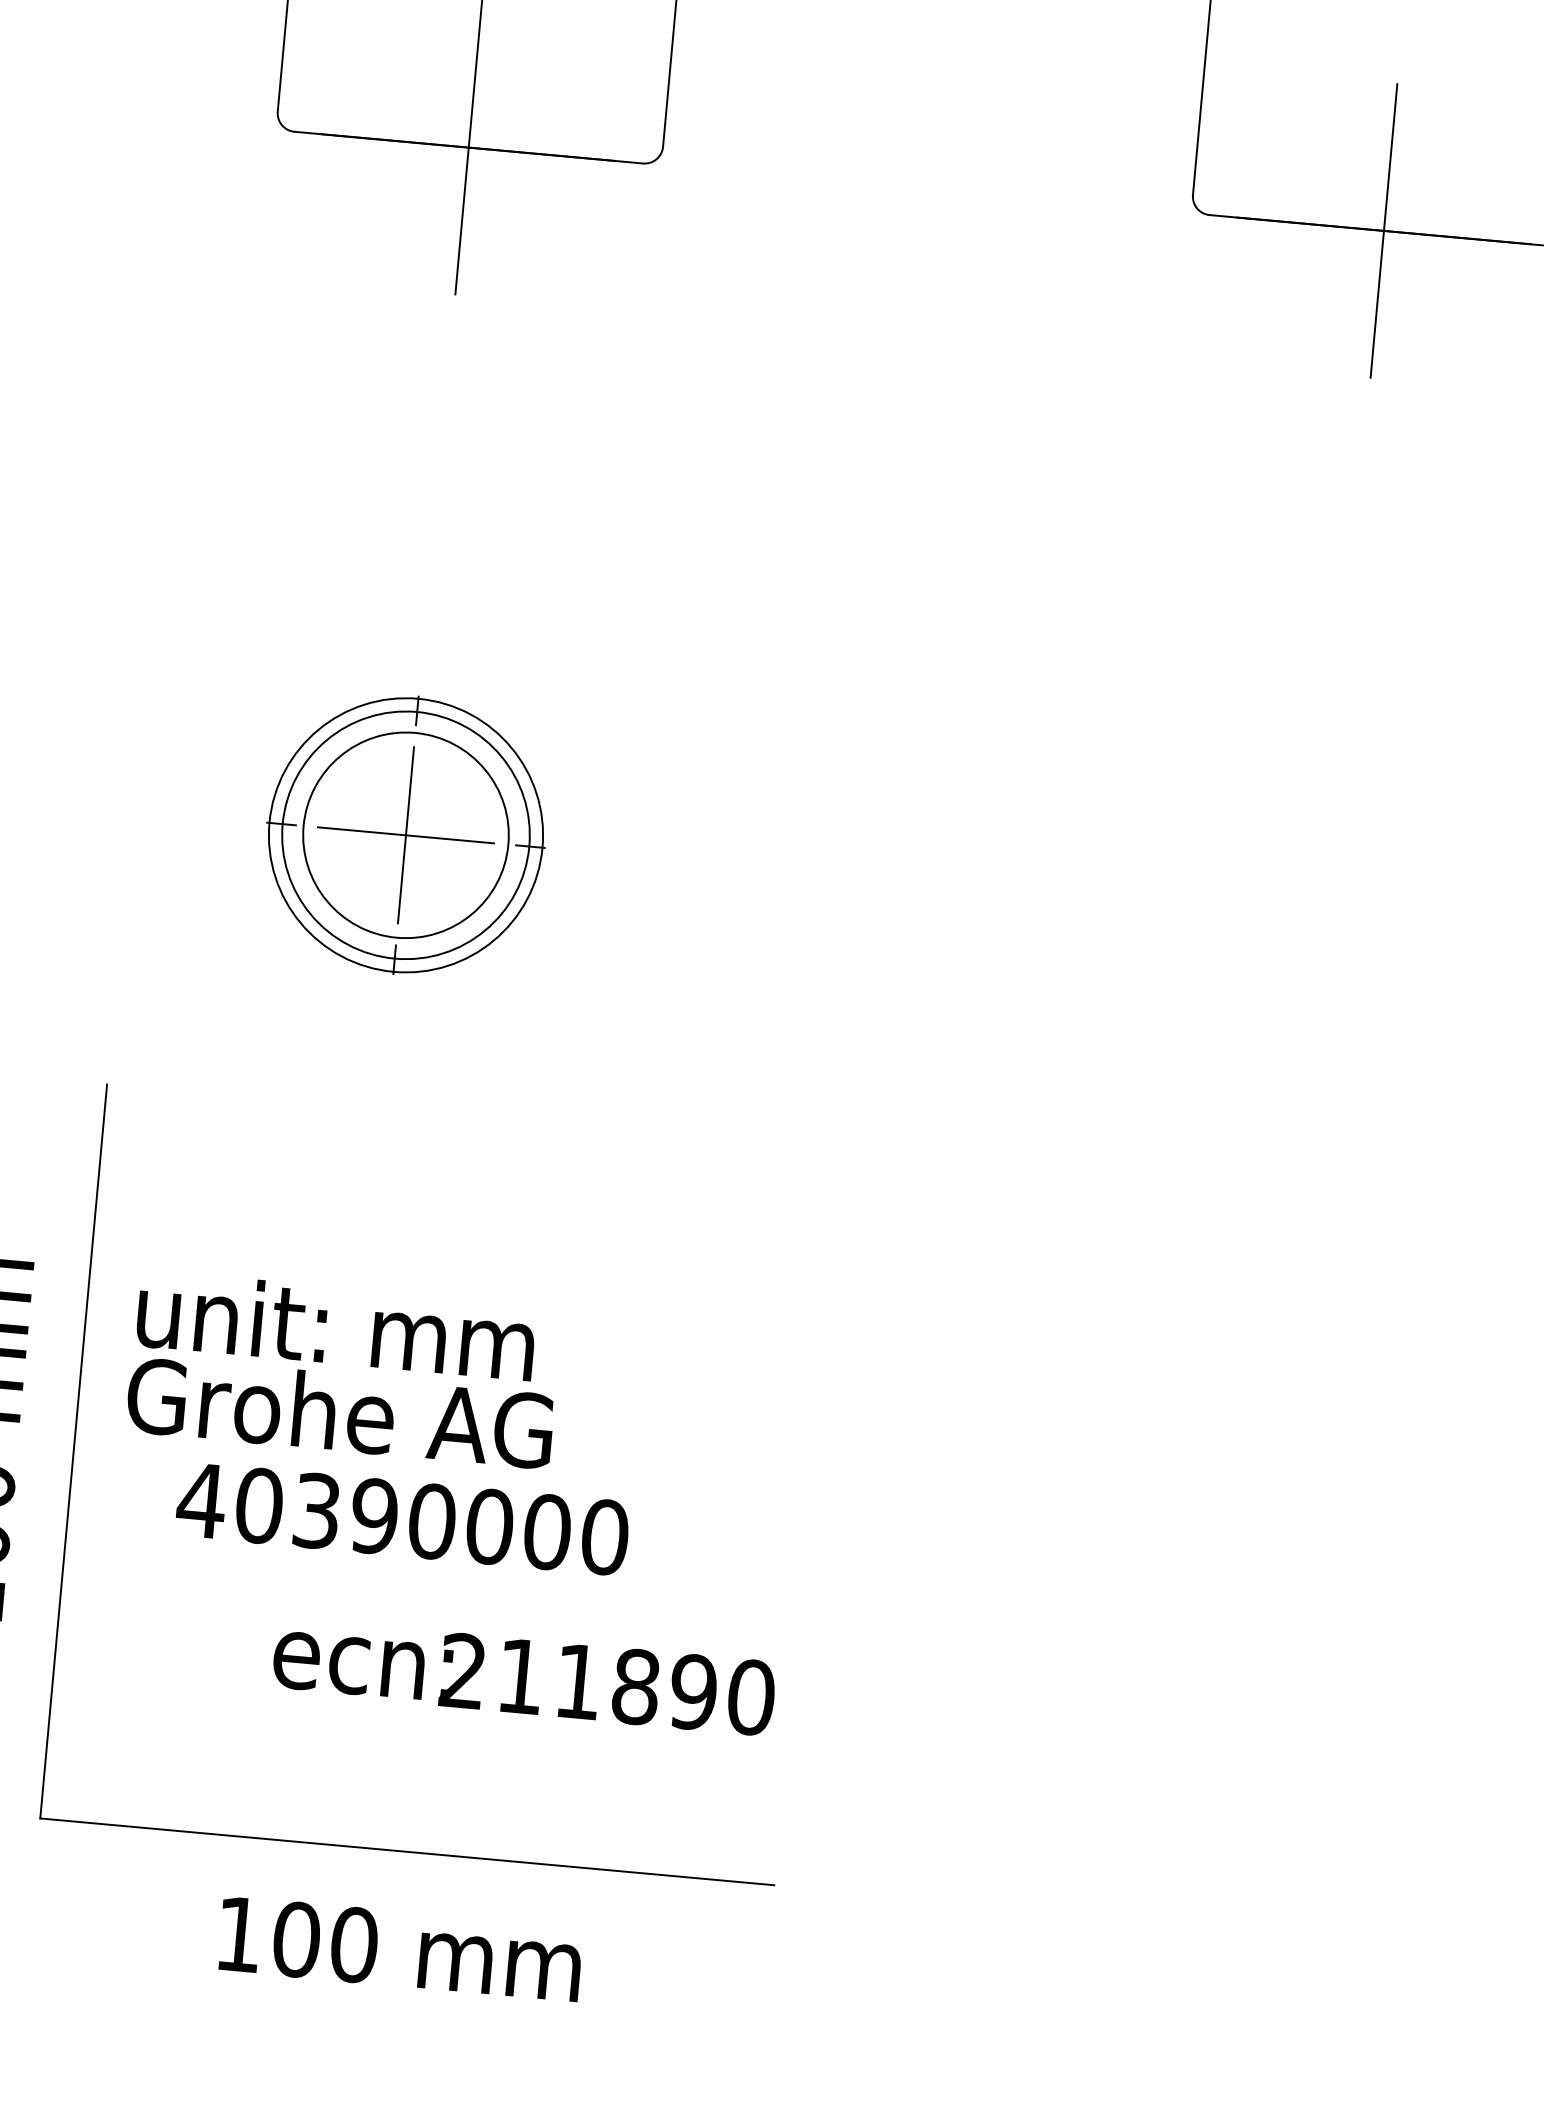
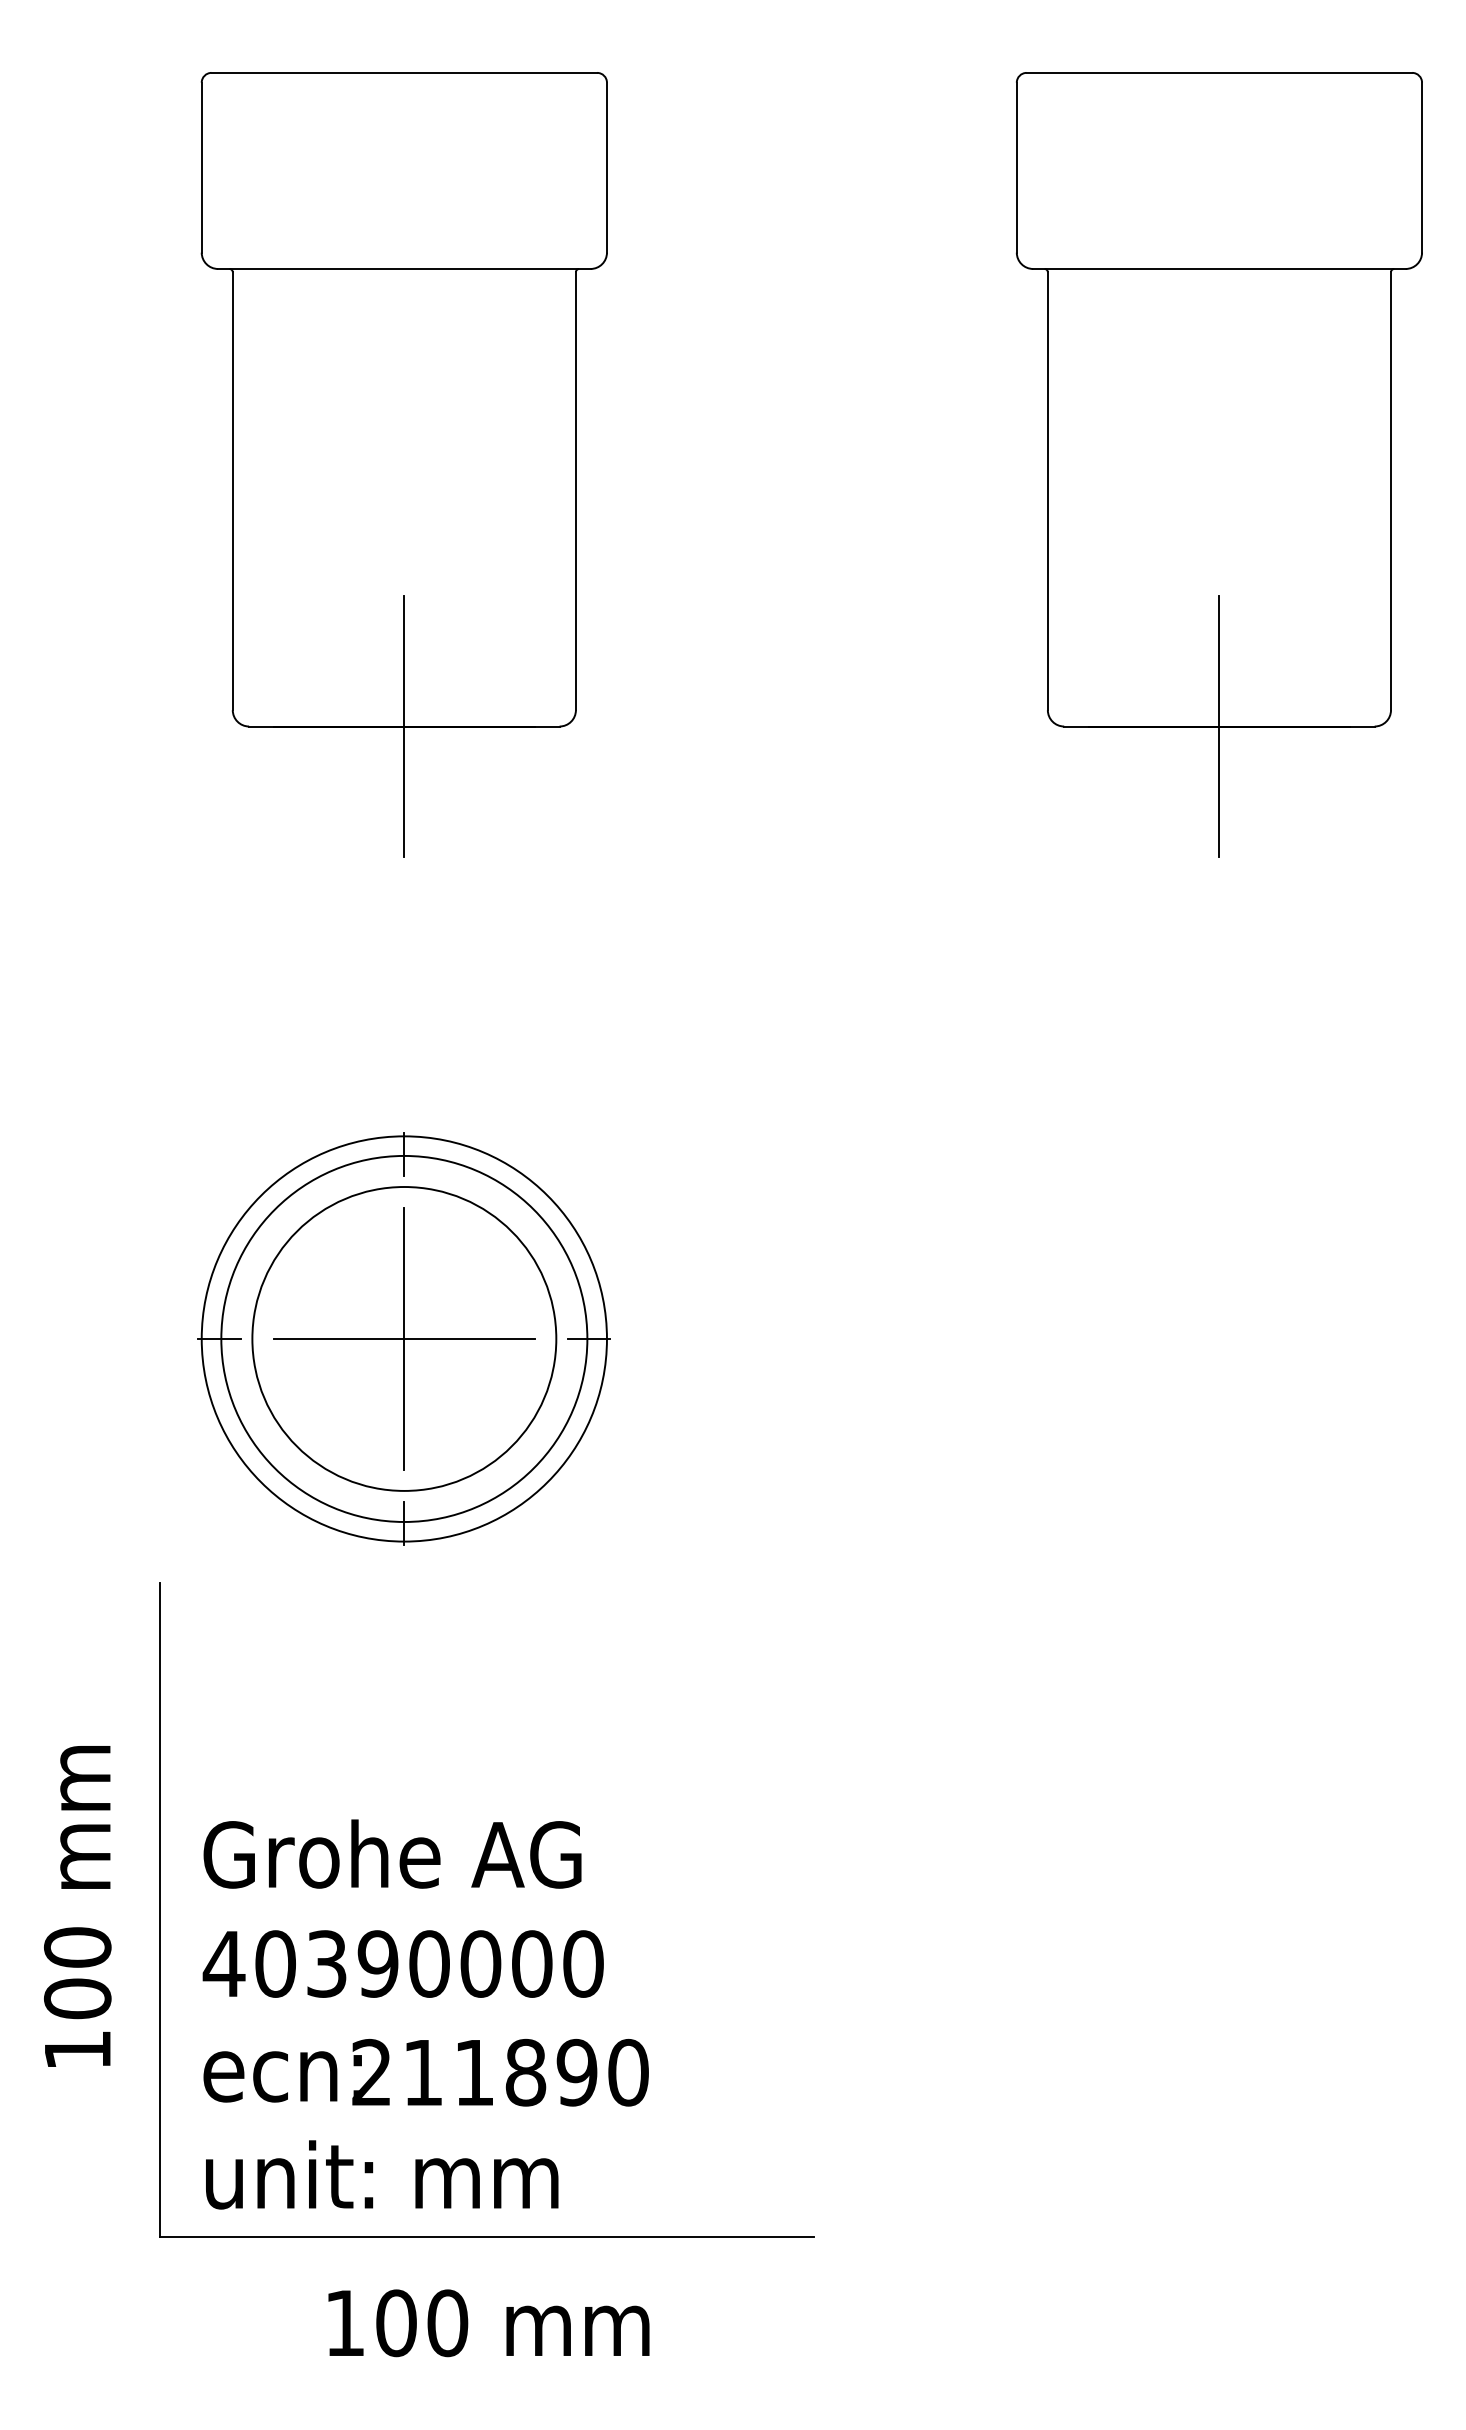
part: (405, 834) -> (403, 1338), size x1.67
text: (336, 1325) -> (382, 2174), moved
text: (401, 1518) -> (402, 1963), moved
text: (523, 1676) -> (425, 2072), moved

